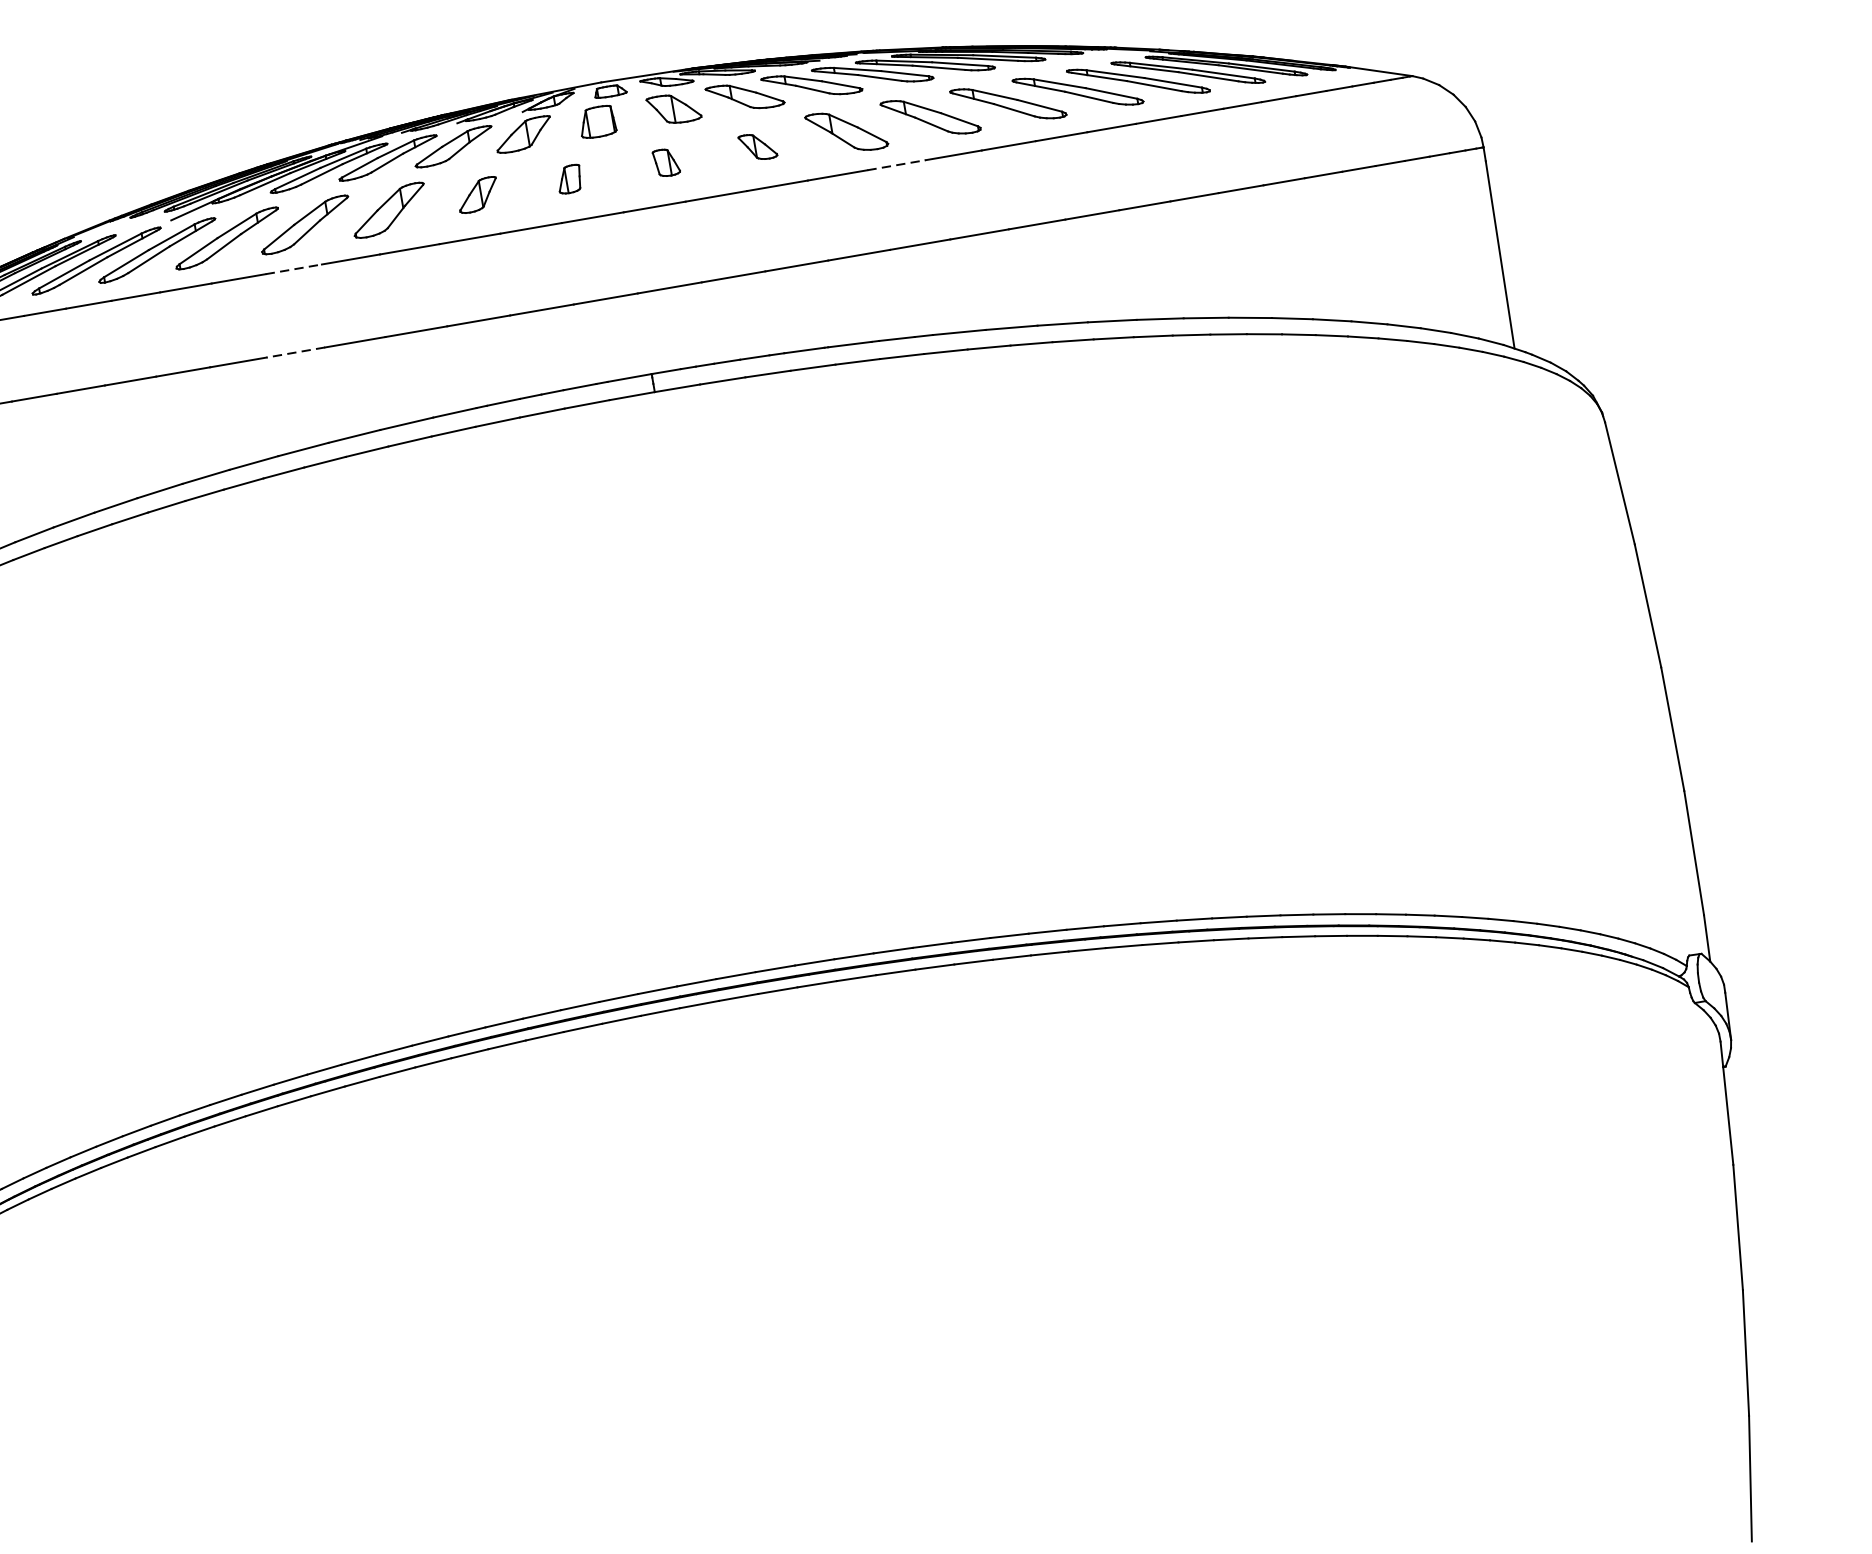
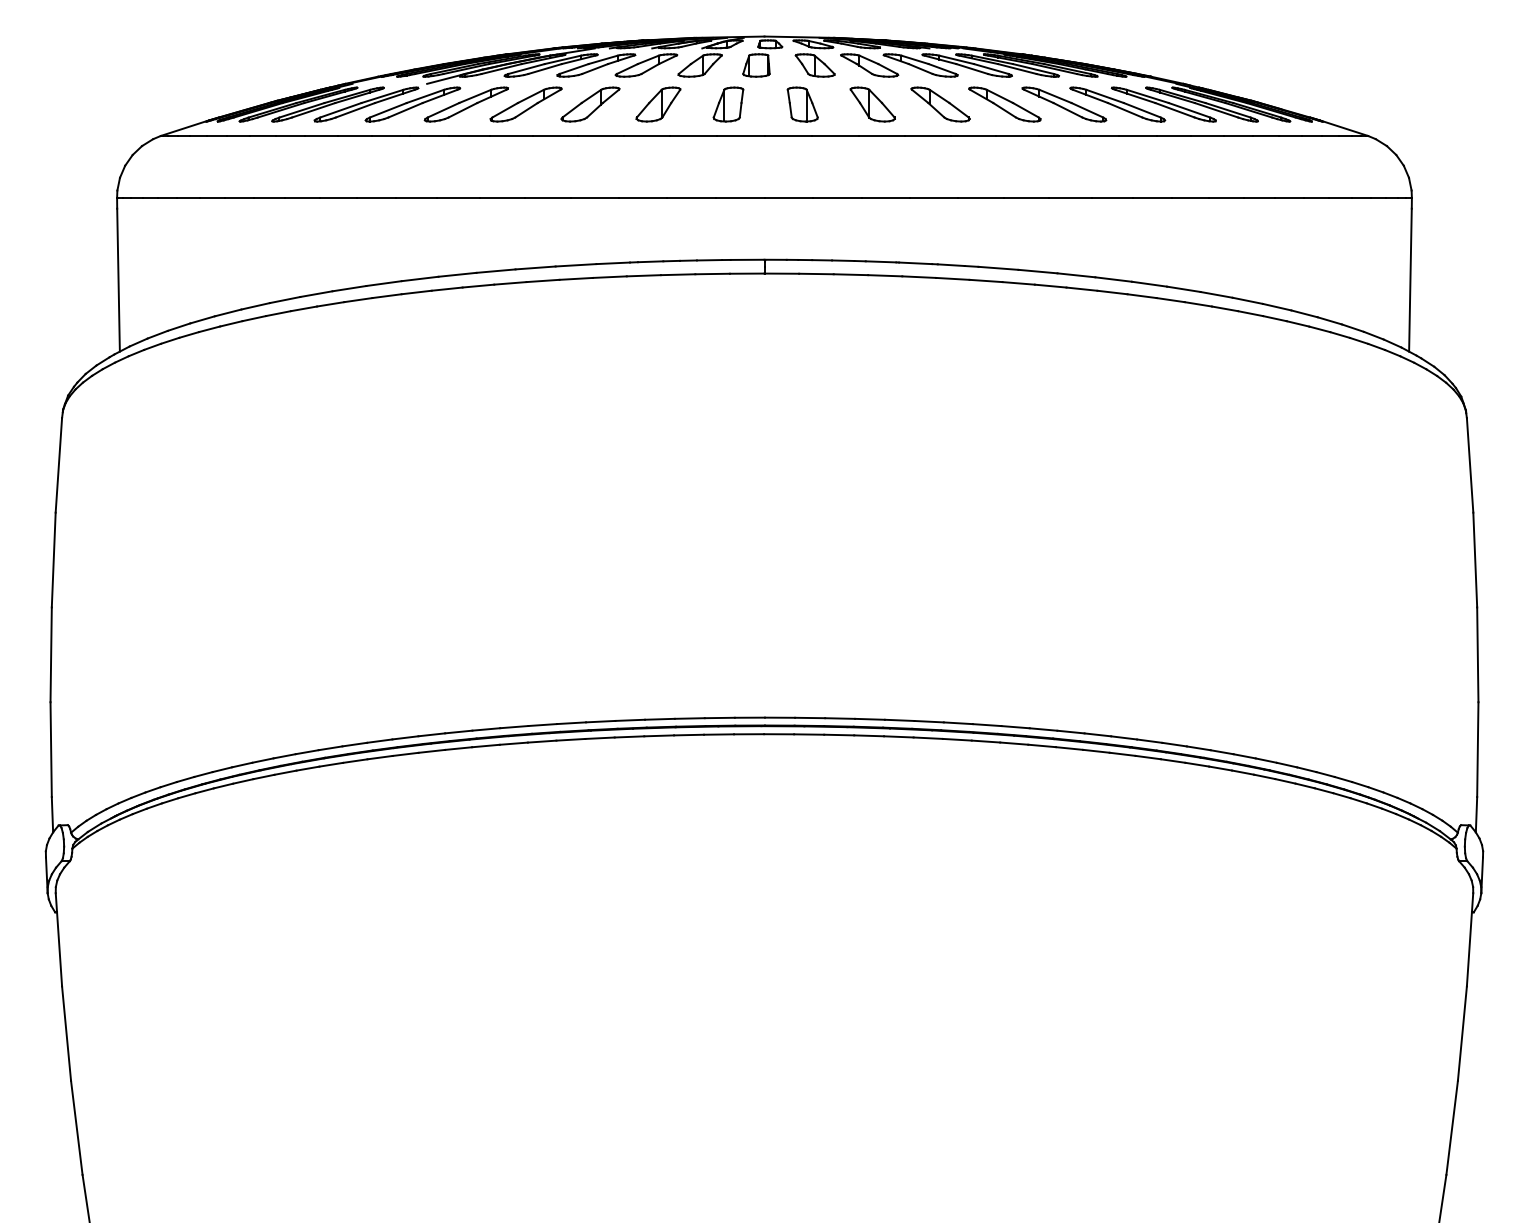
part: (757, 146) -> (872, 104), size x1.67
part: (666, 162) -> (802, 104), size x1.67
line: (896, 165) -> (973, 136), dashed -> solid
part: (569, 179) -> (728, 104), size x1.67
part: (478, 195) -> (658, 104), size x1.43
line: (293, 270) -> (511, 136), dashed -> solid
line: (295, 353) -> (502, 198), dashed -> solid

